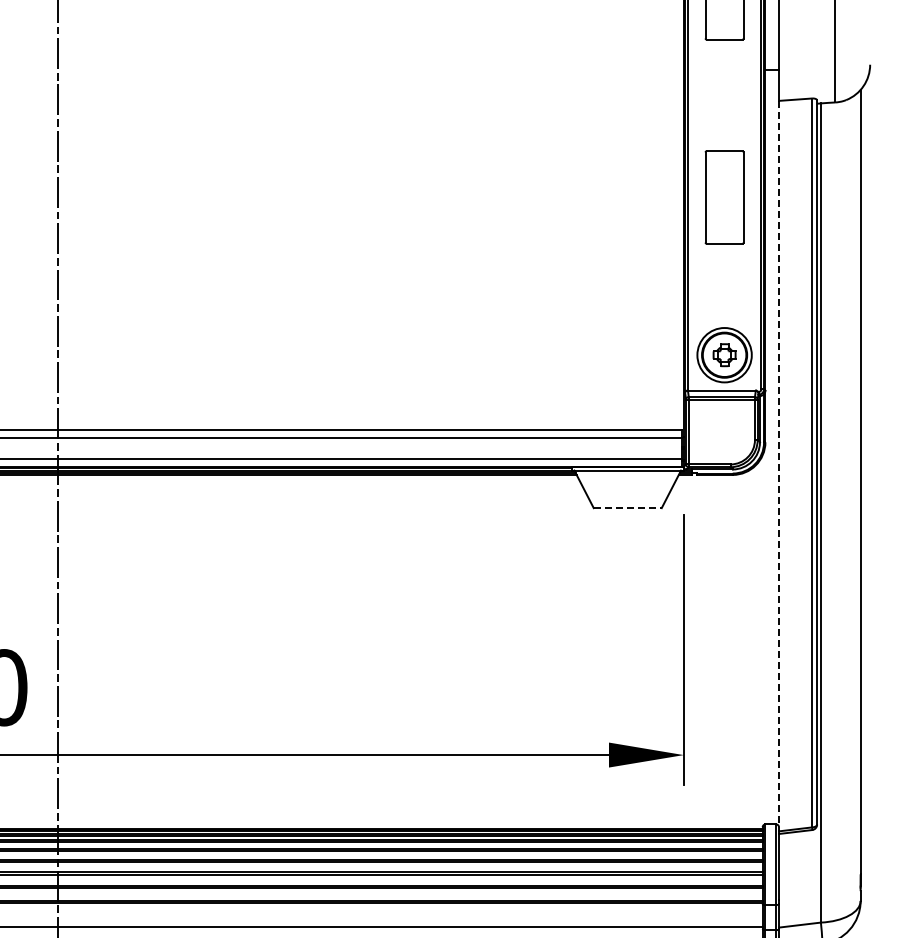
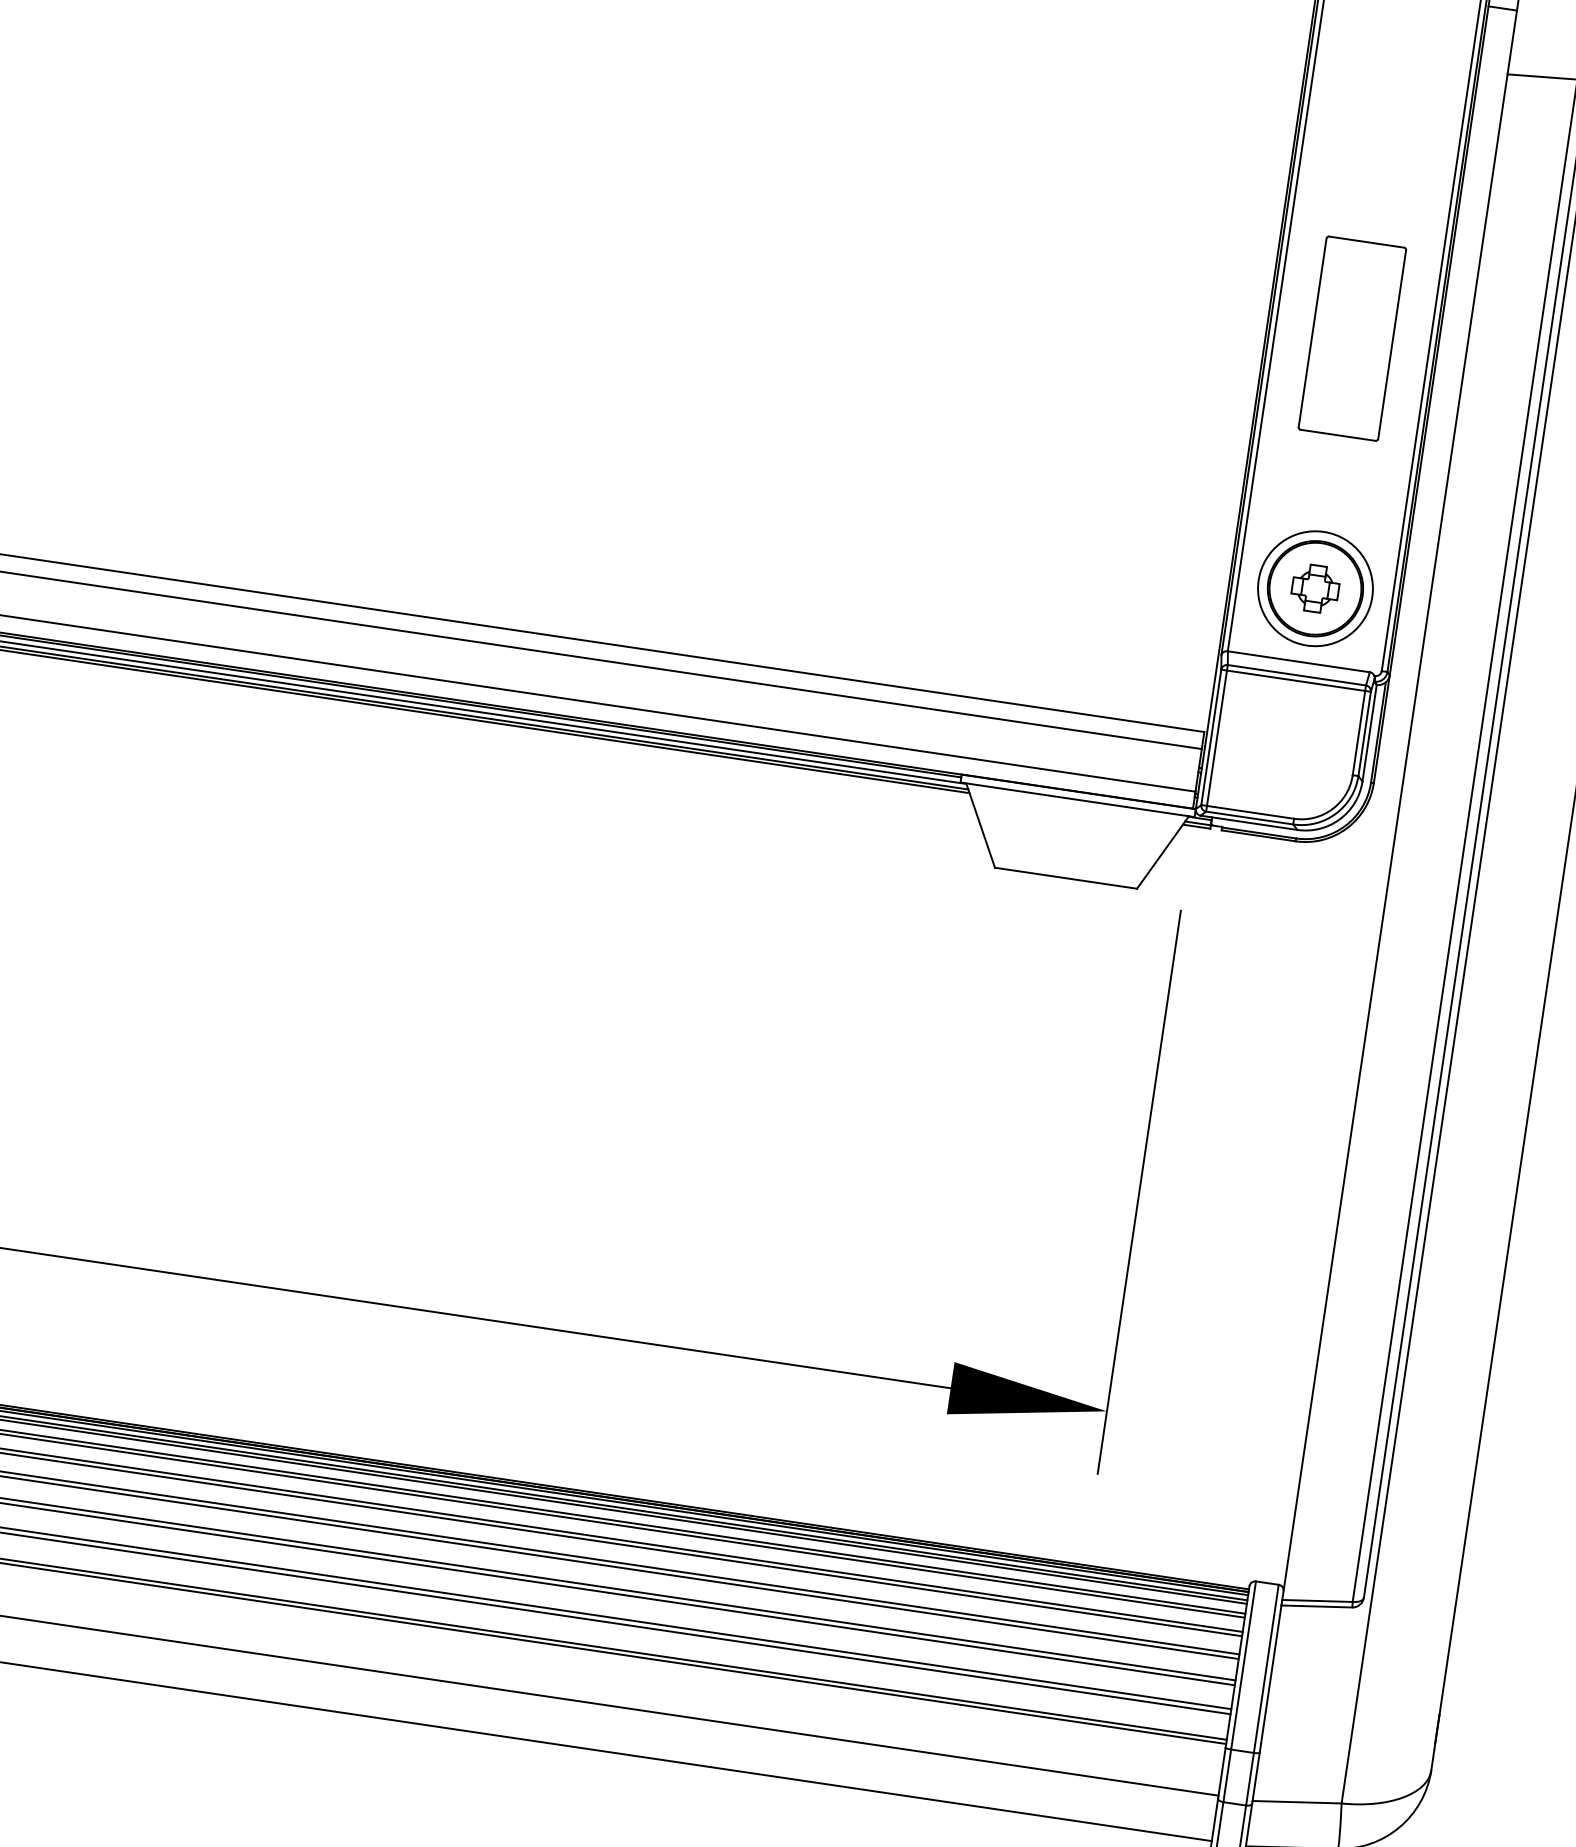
part: (724, 197) -> (1352, 338), moved
line: (779, 466) -> (1395, 838), dashed -> solid
line: (628, 508) -> (1067, 879), dashed -> solid

